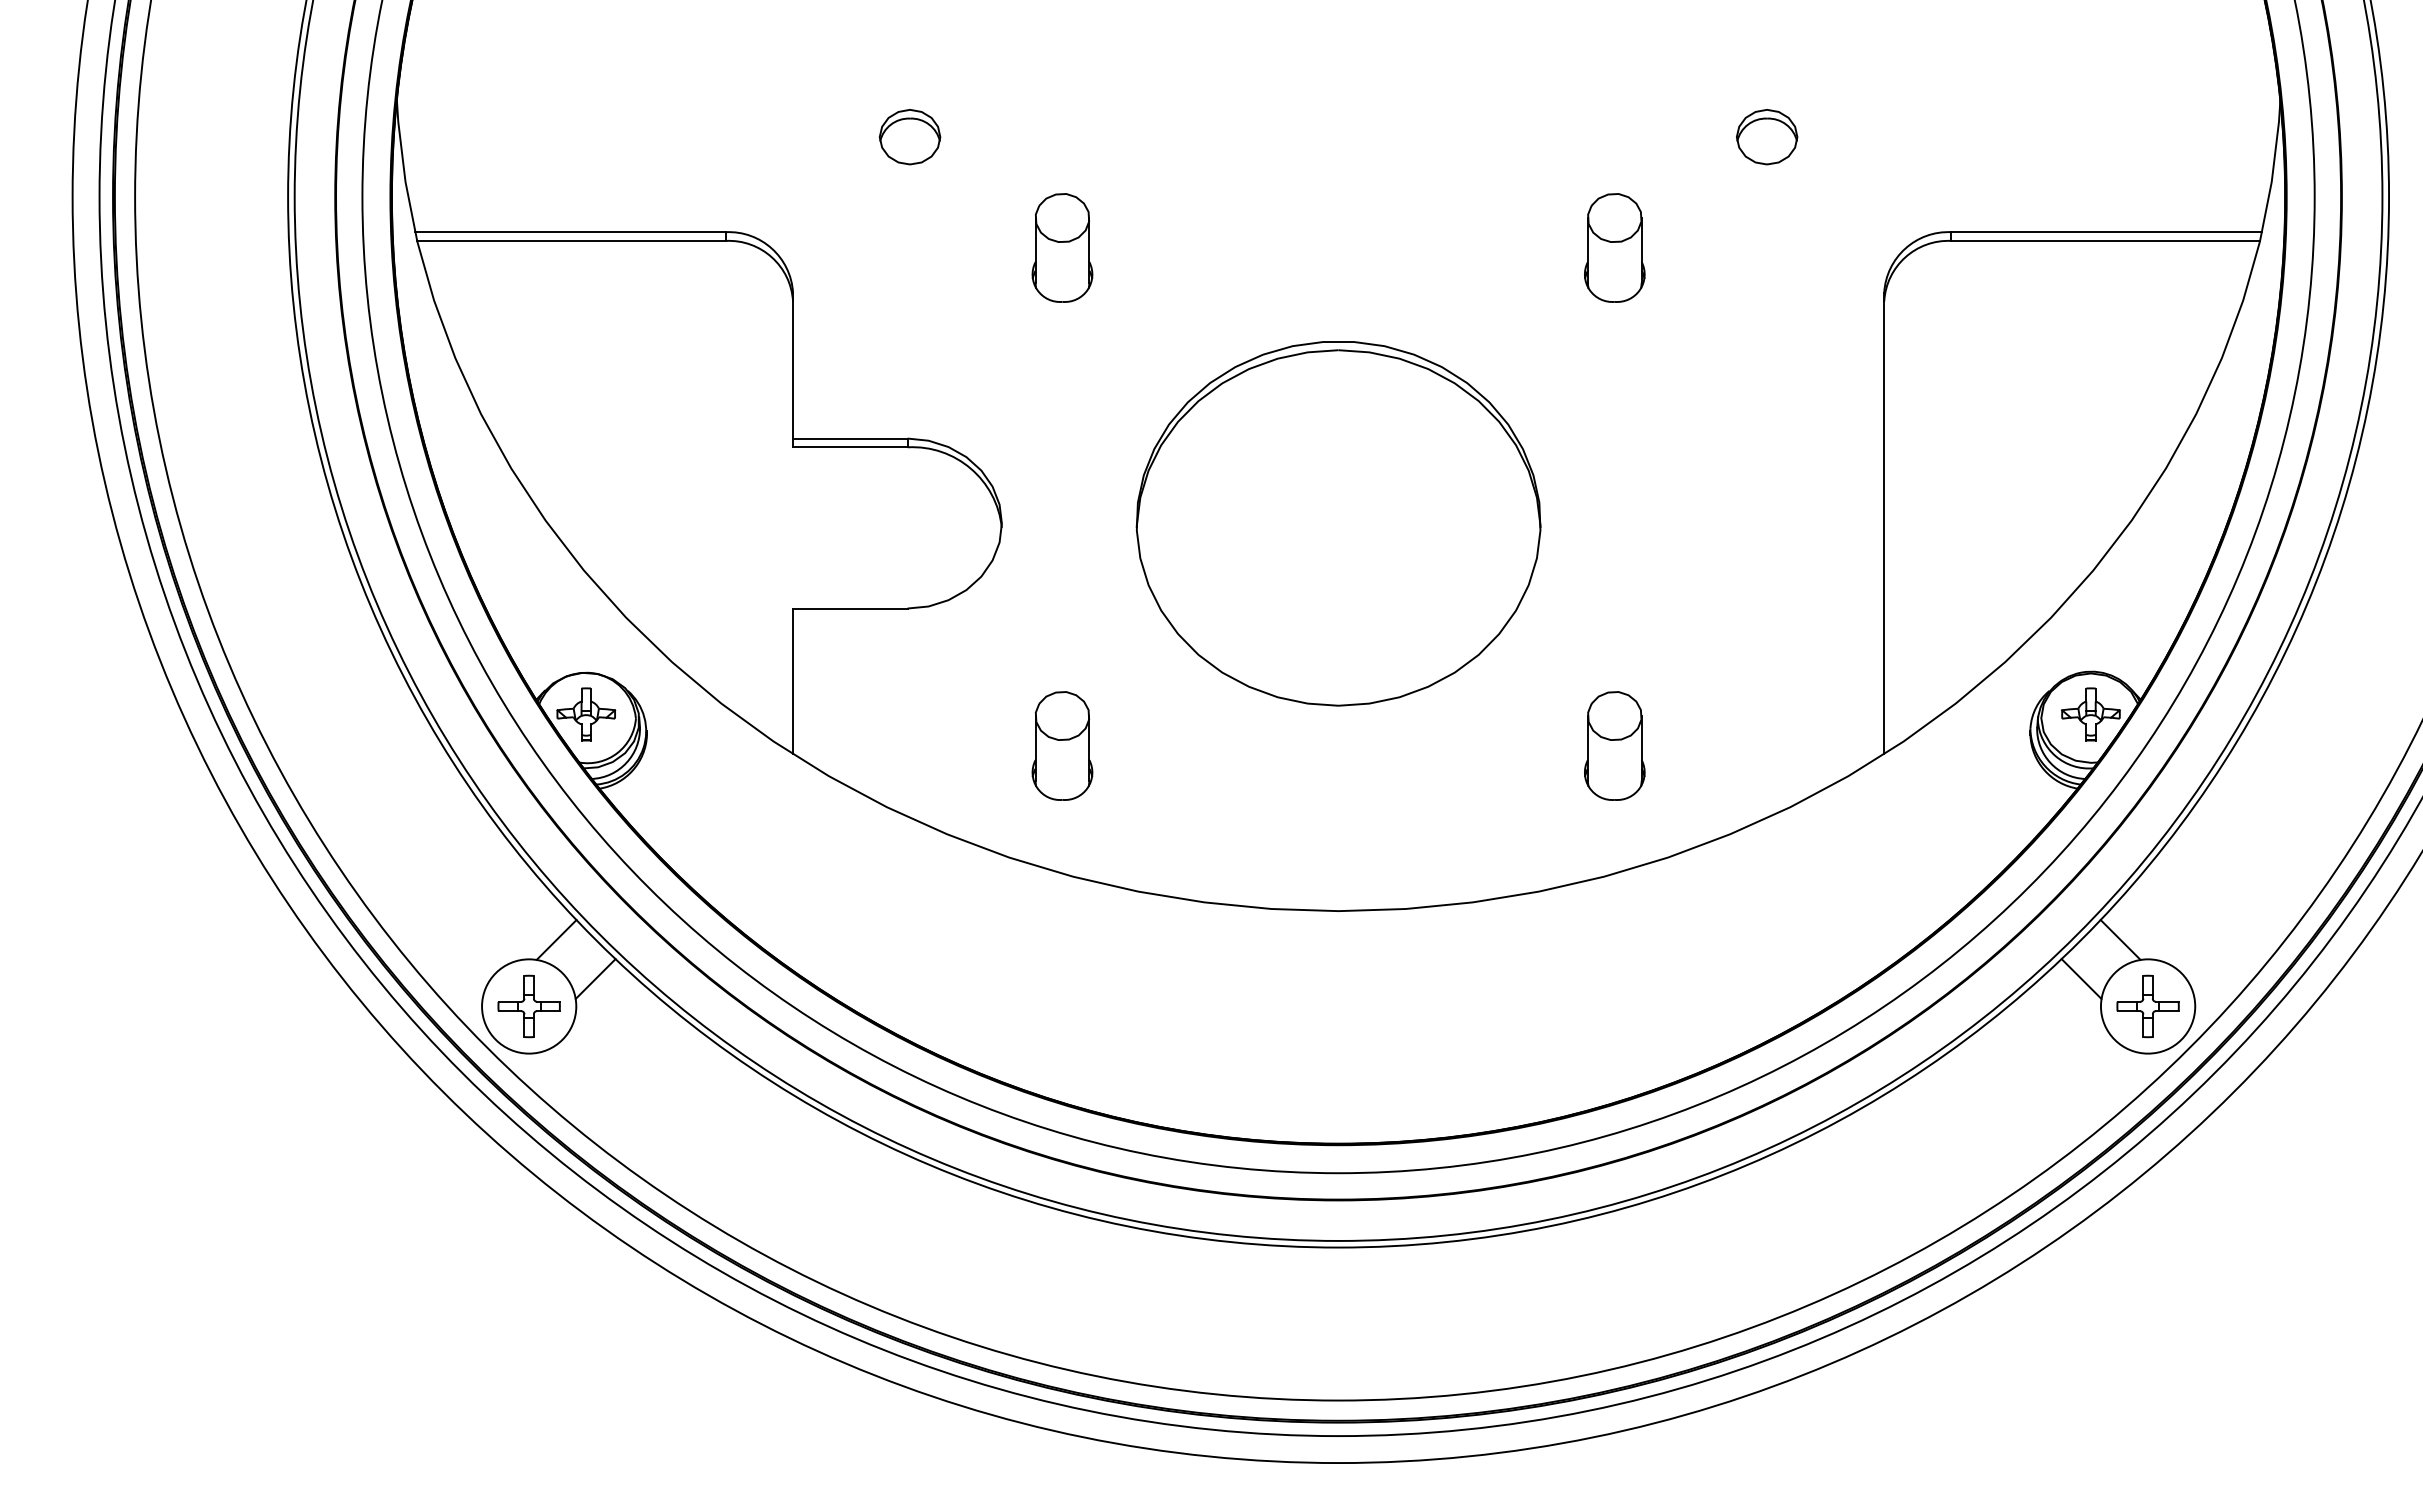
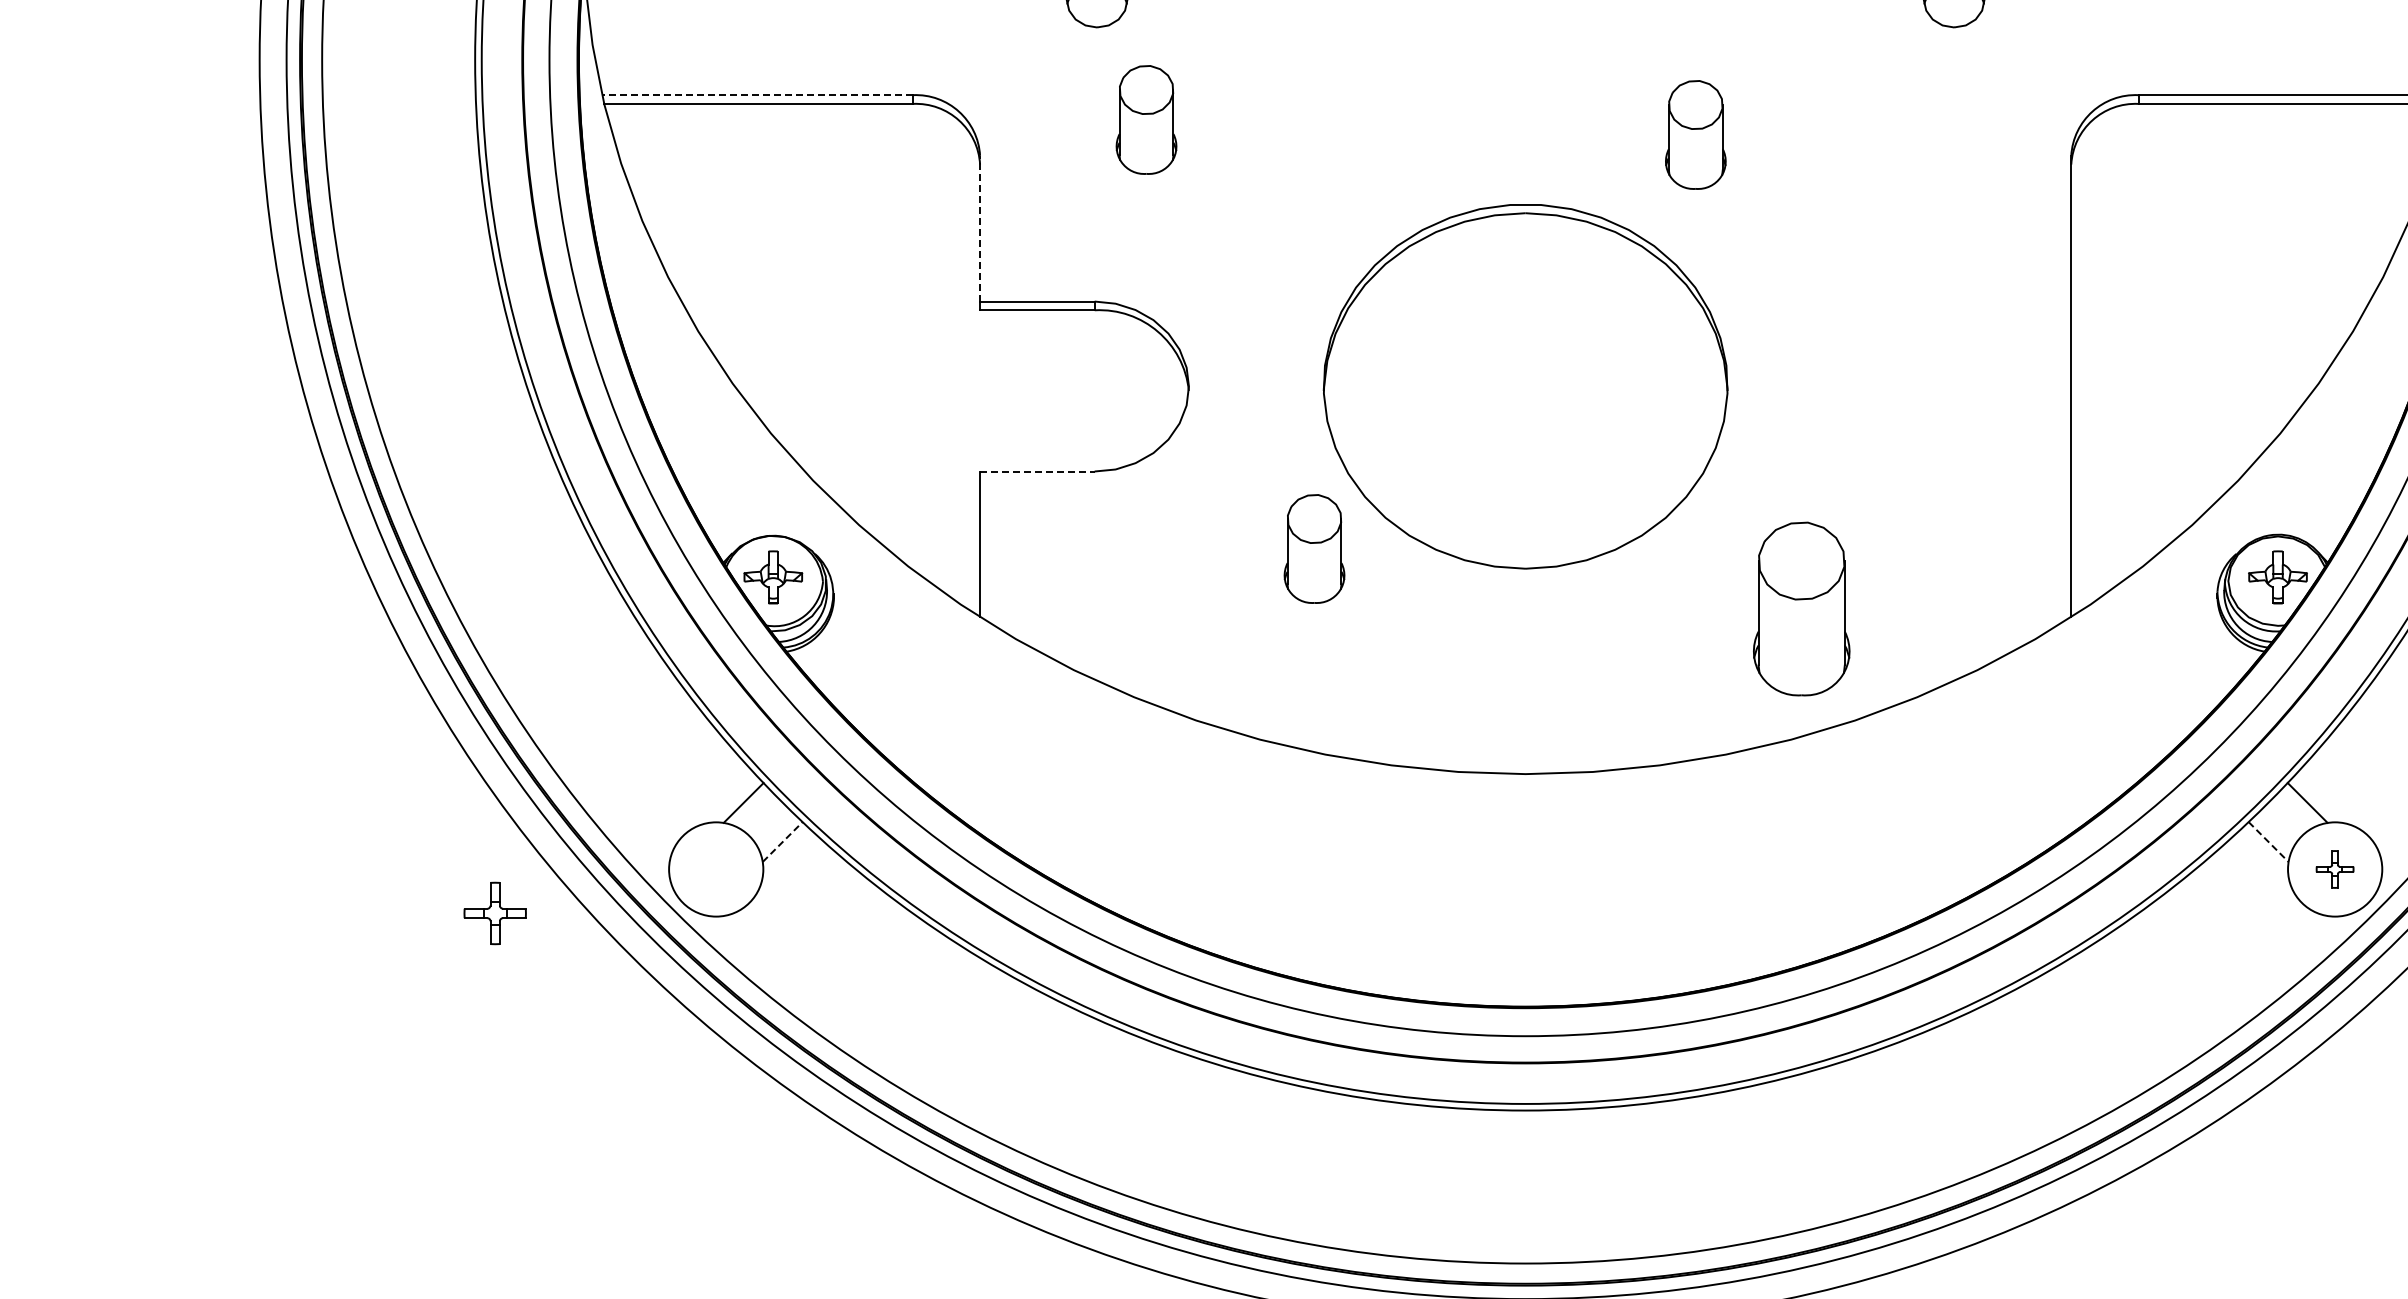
line: (570, 232) -> (757, 95), solid -> dashed
part: (1062, 247) -> (1146, 119), moved
part: (1614, 247) -> (1695, 134), moved
line: (793, 365) -> (980, 228), solid -> dashed
line: (850, 608) -> (1037, 471), solid -> dashed
part: (1062, 745) -> (1314, 548), moved
part: (1614, 745) -> (1801, 608), size x1.6
line: (596, 978) -> (783, 841), solid -> dashed
line: (2081, 979) -> (2268, 842), solid -> dashed
part: (528, 1006) -> (494, 913), moved
part: (2147, 1006) -> (2334, 869), size x0.6

